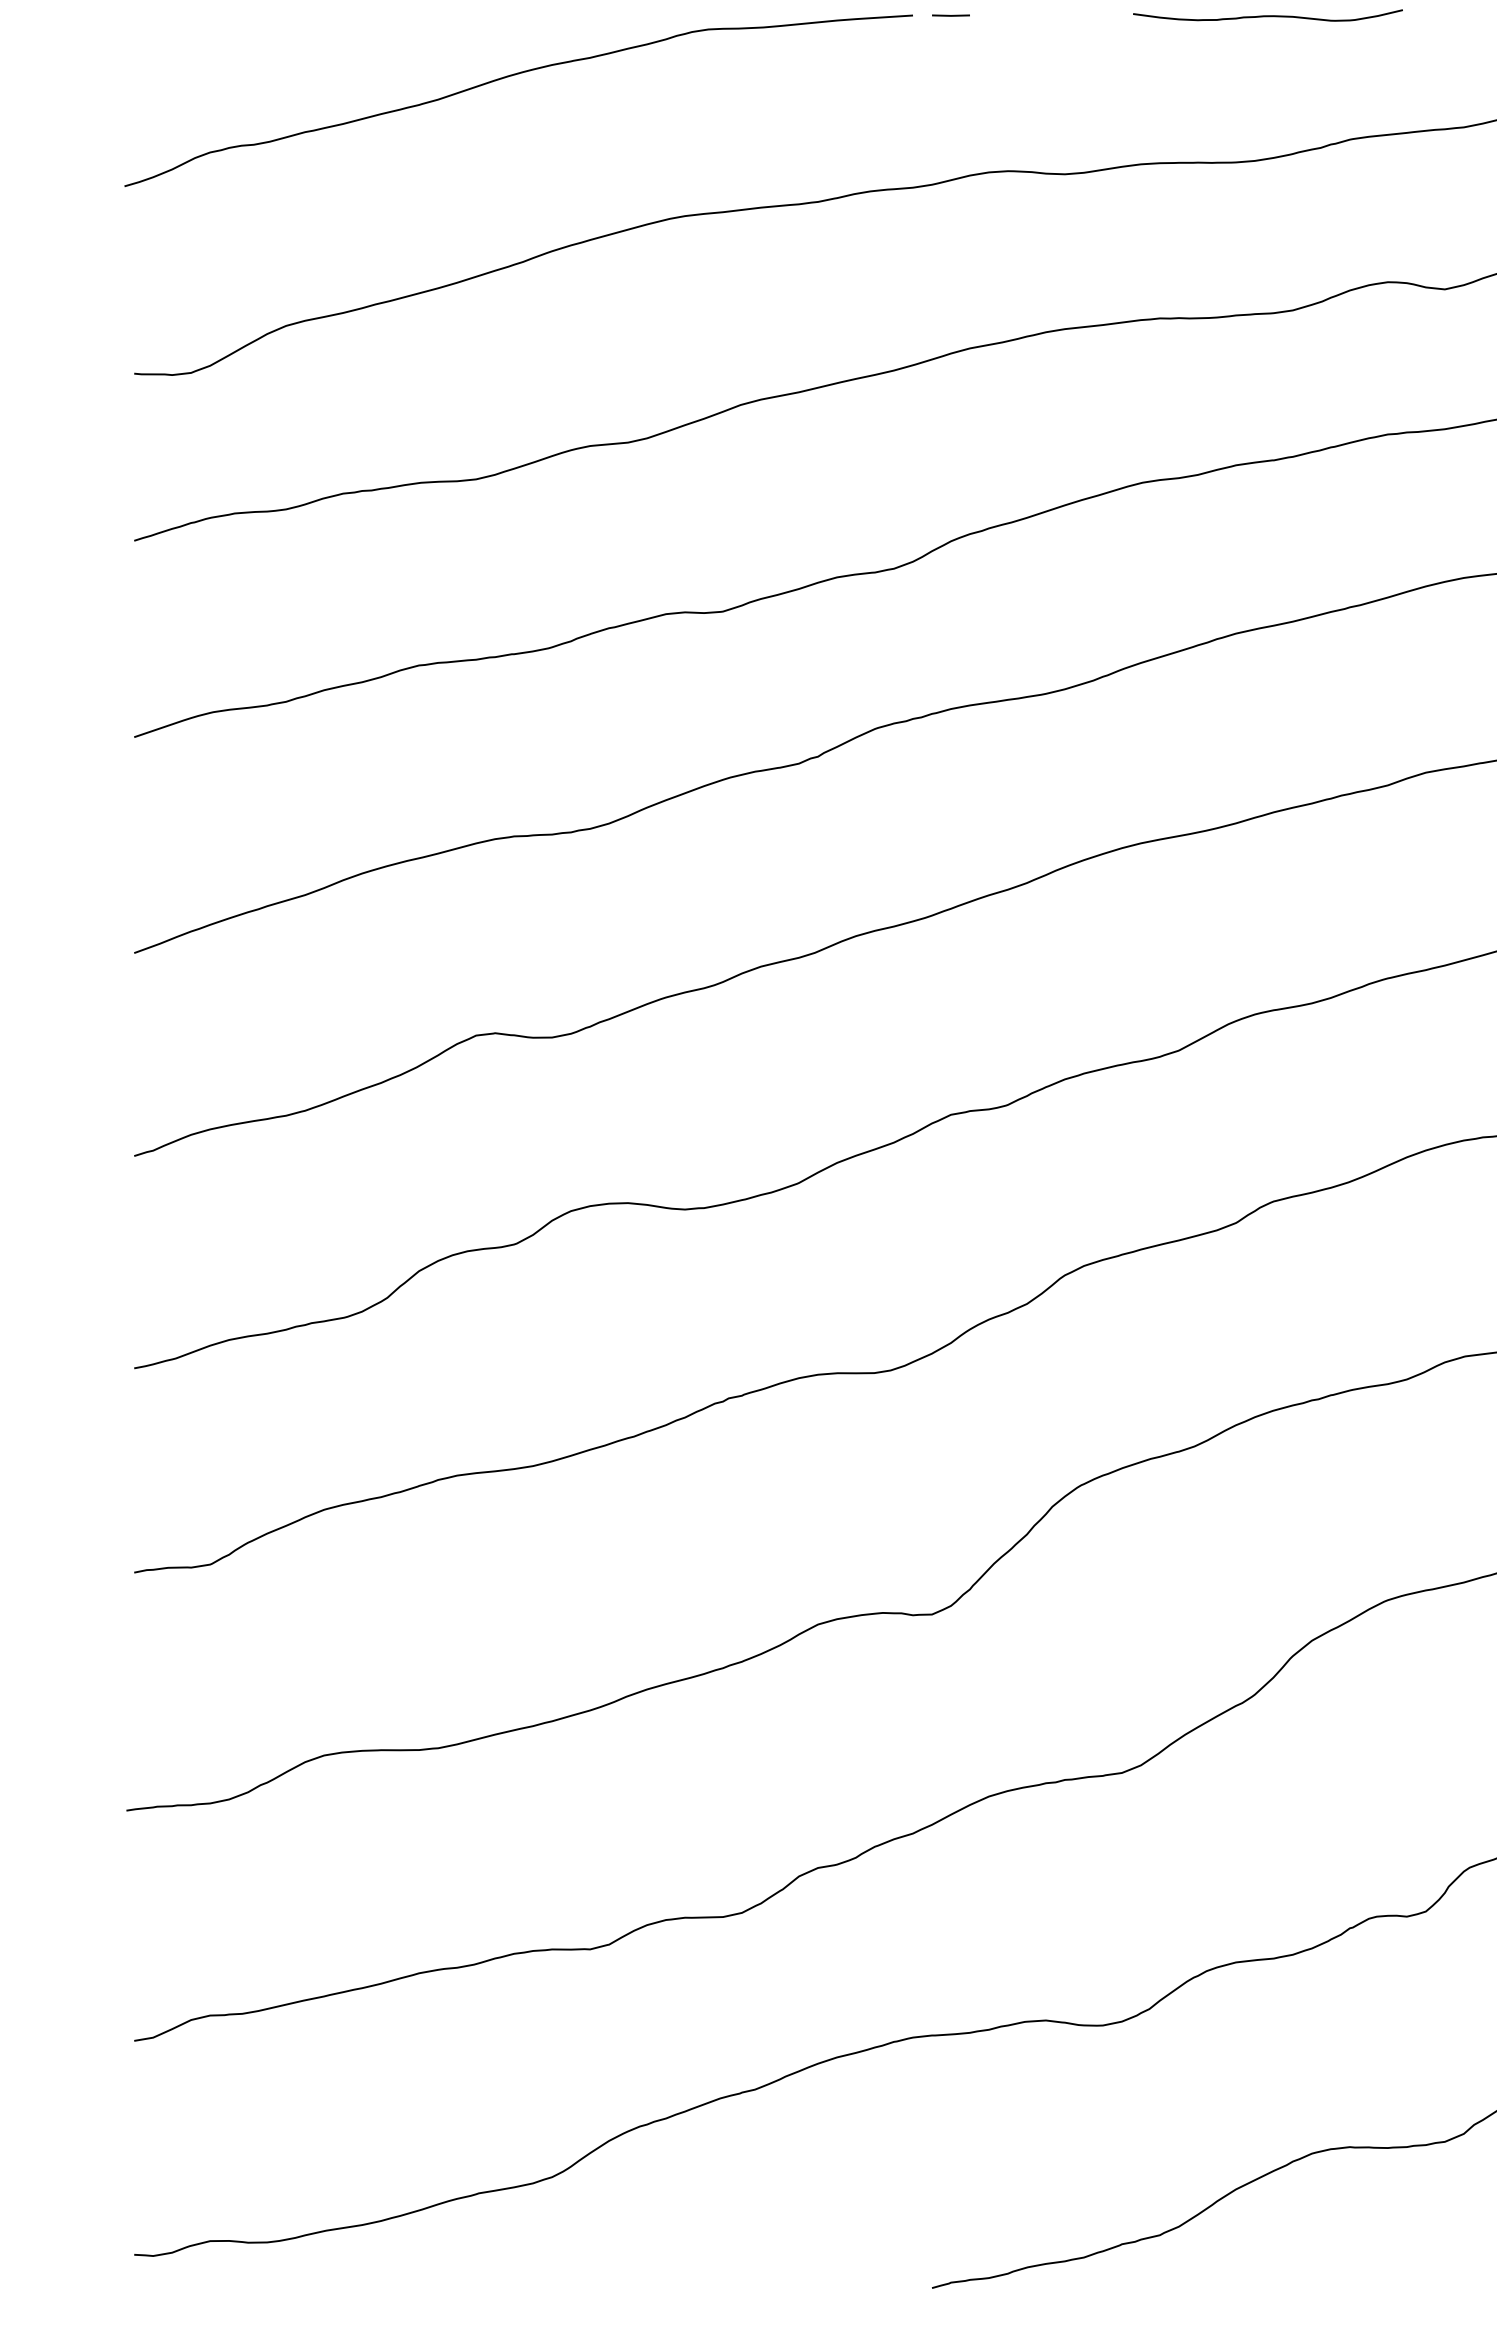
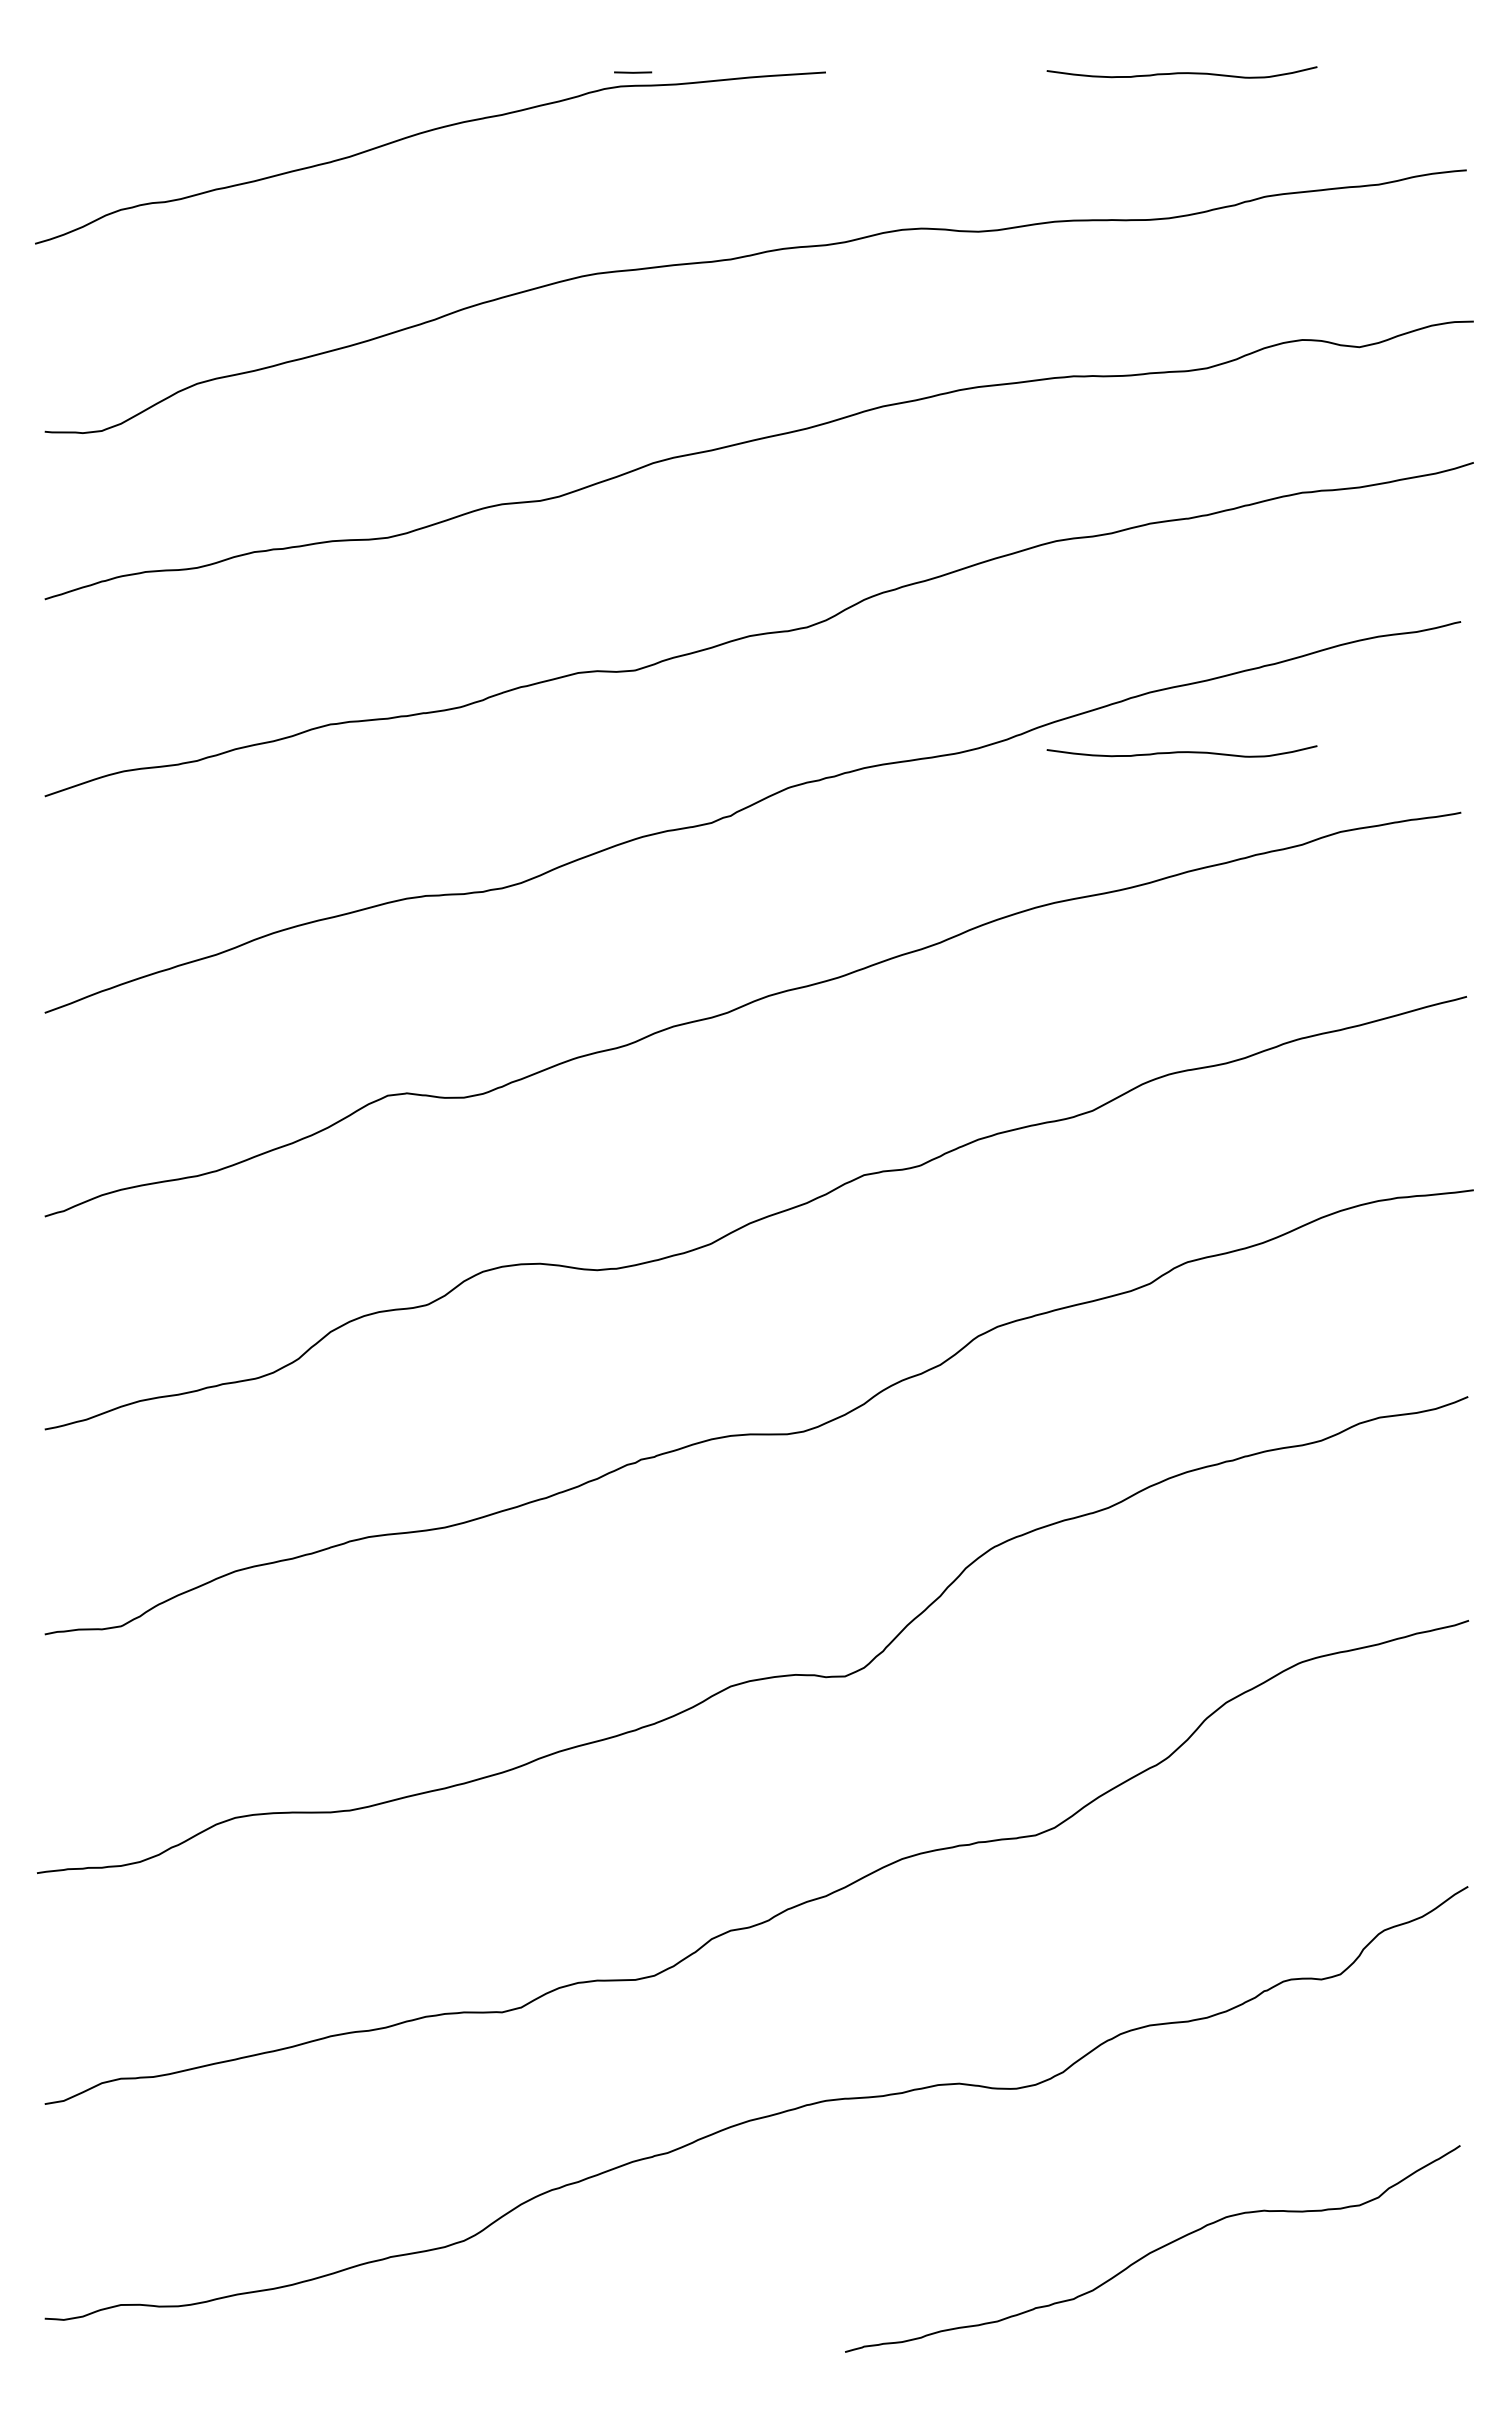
line: (951, 15) -> (633, 72), moved
curve: (1267, 692) -> (1181, 751), added

